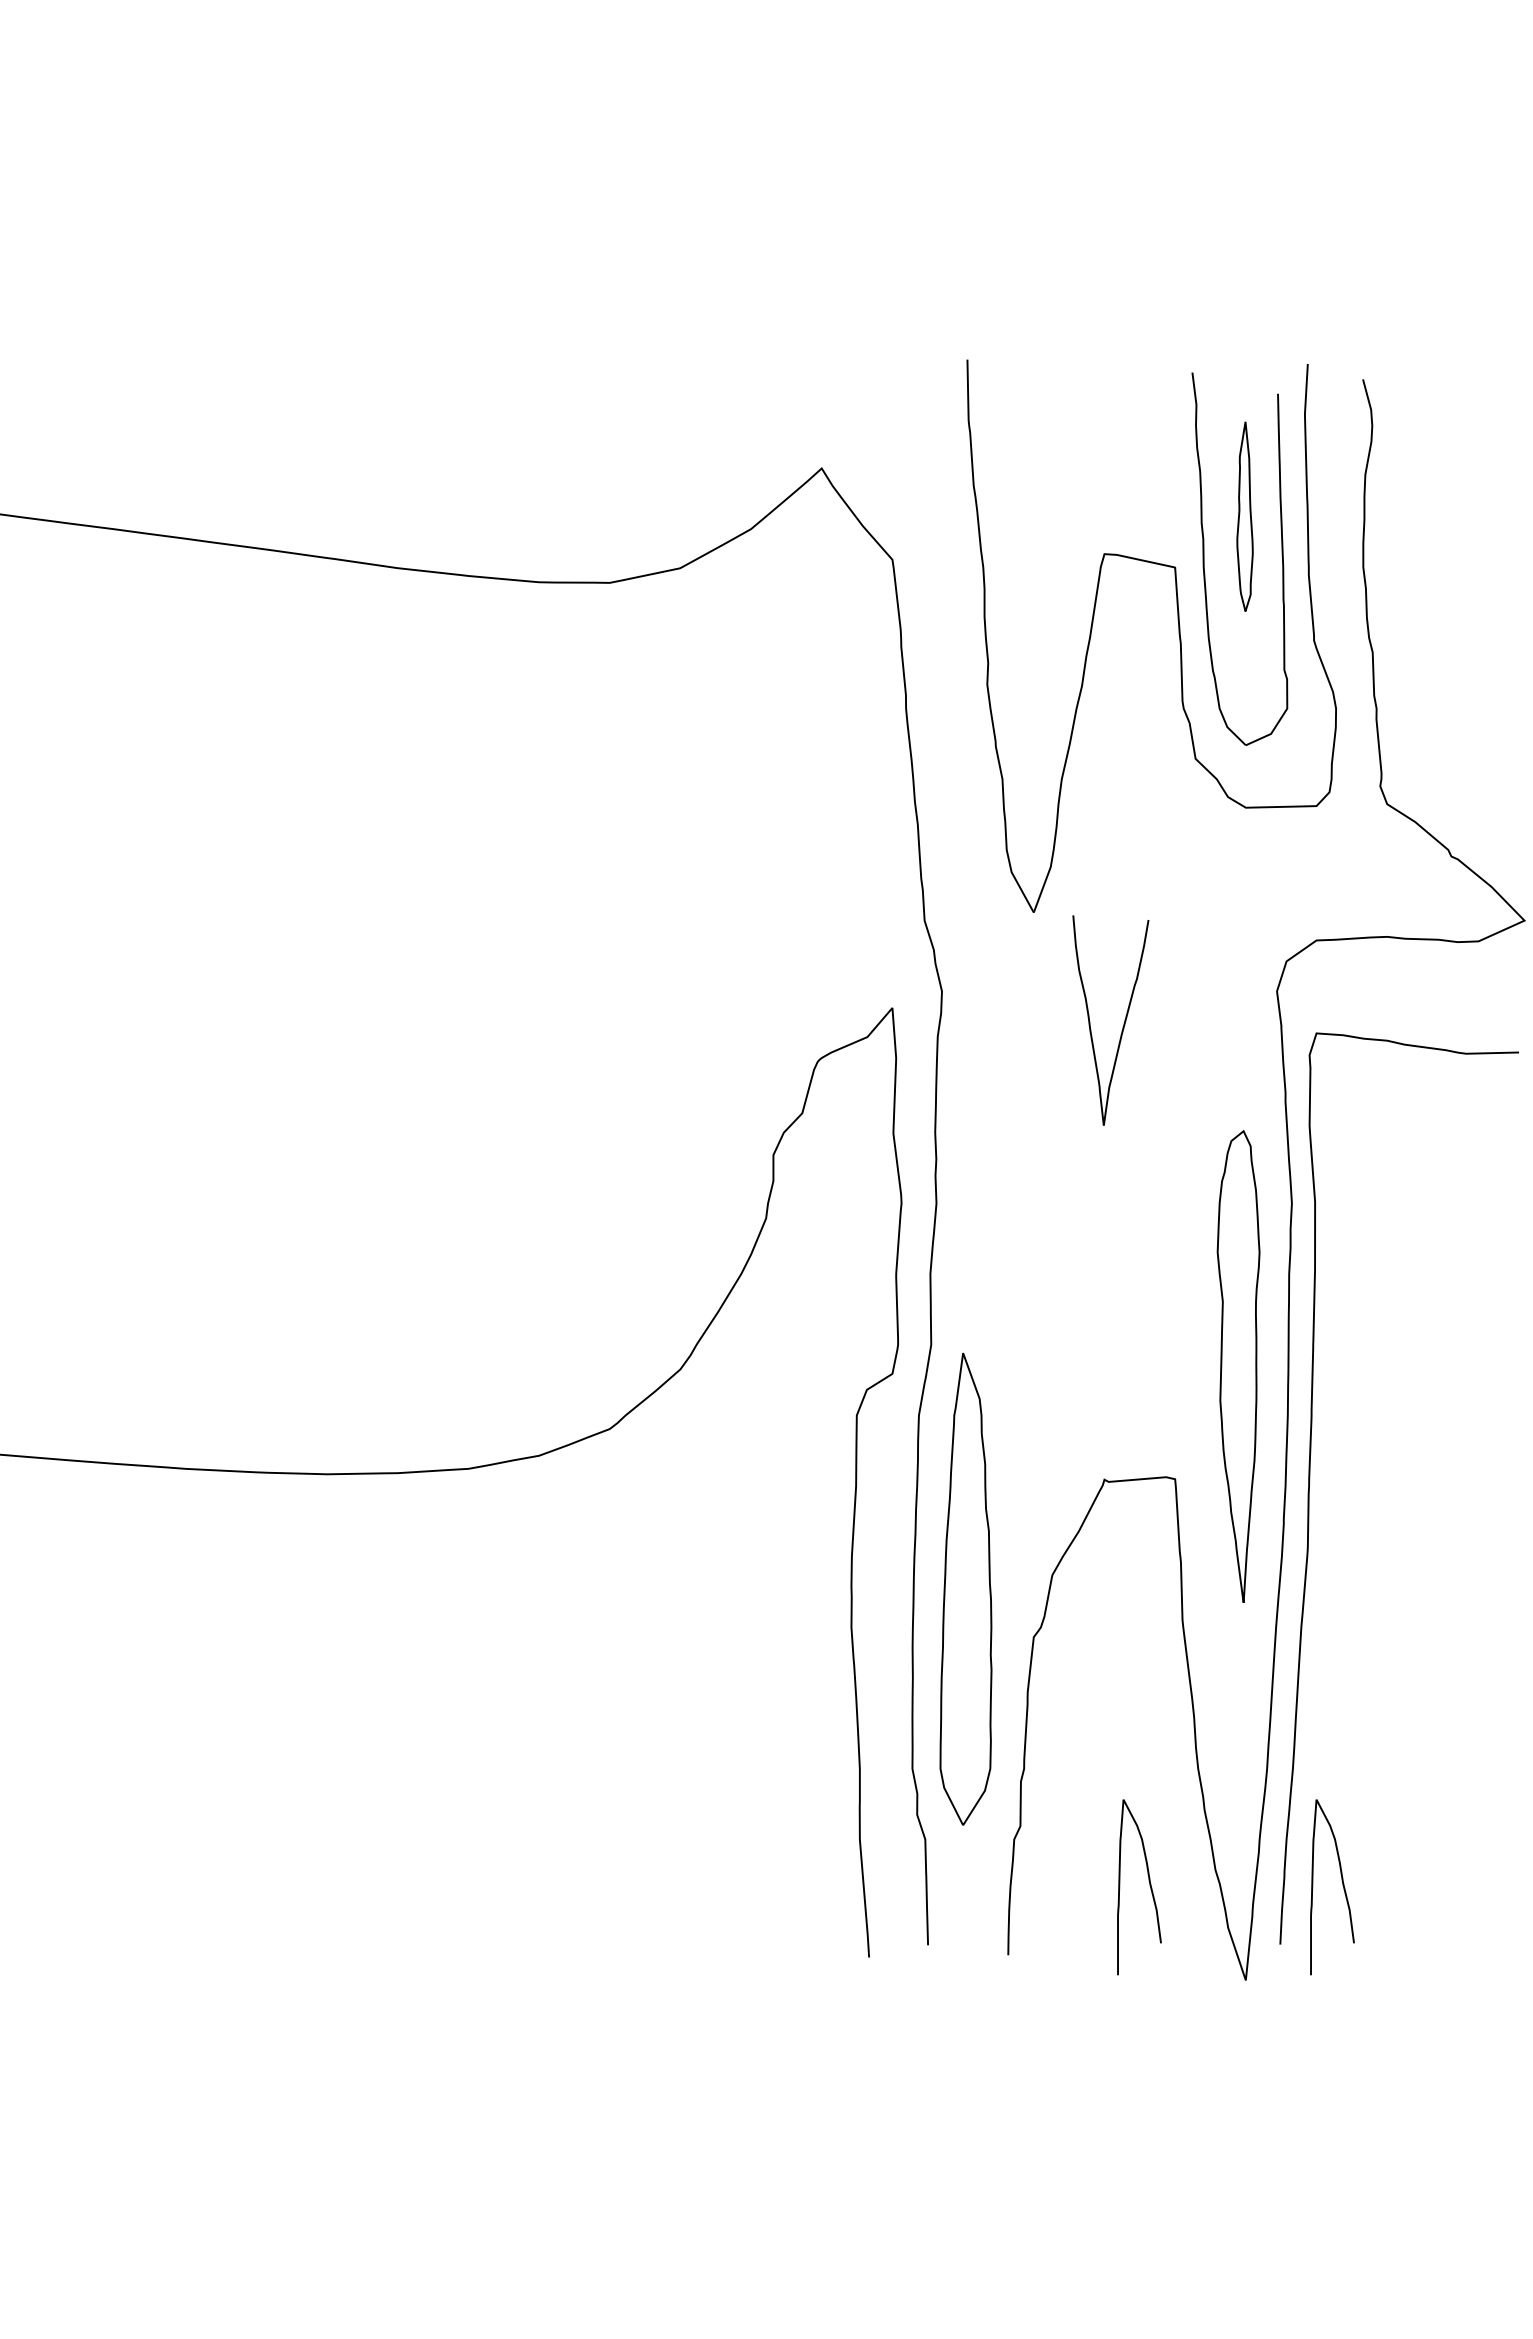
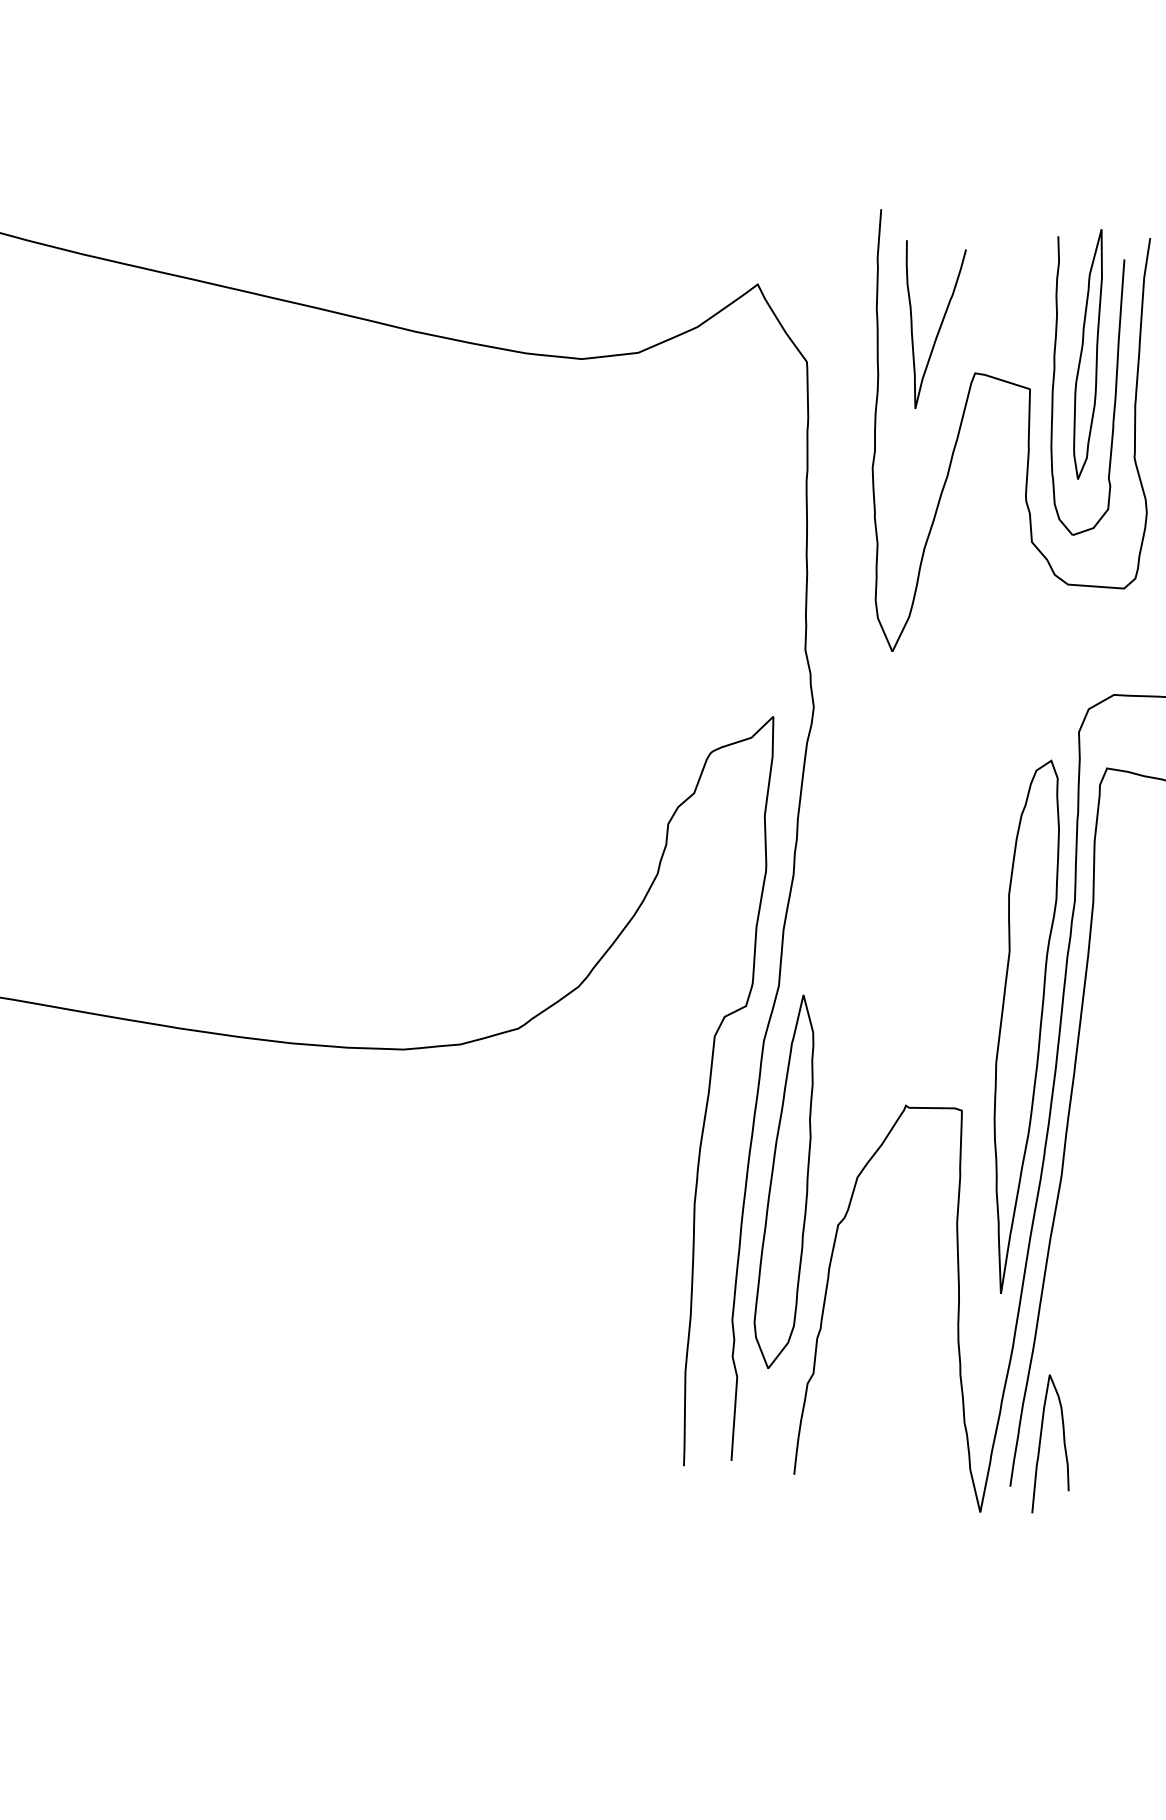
part: (1244, 516) -> (1088, 354), size x1.67
curve: (1123, 1023) -> (938, 329), moved
part: (1238, 1366) -> (1020, 1026), size x1.43
curve: (1149, 1885) -> (911, 1430), removed

